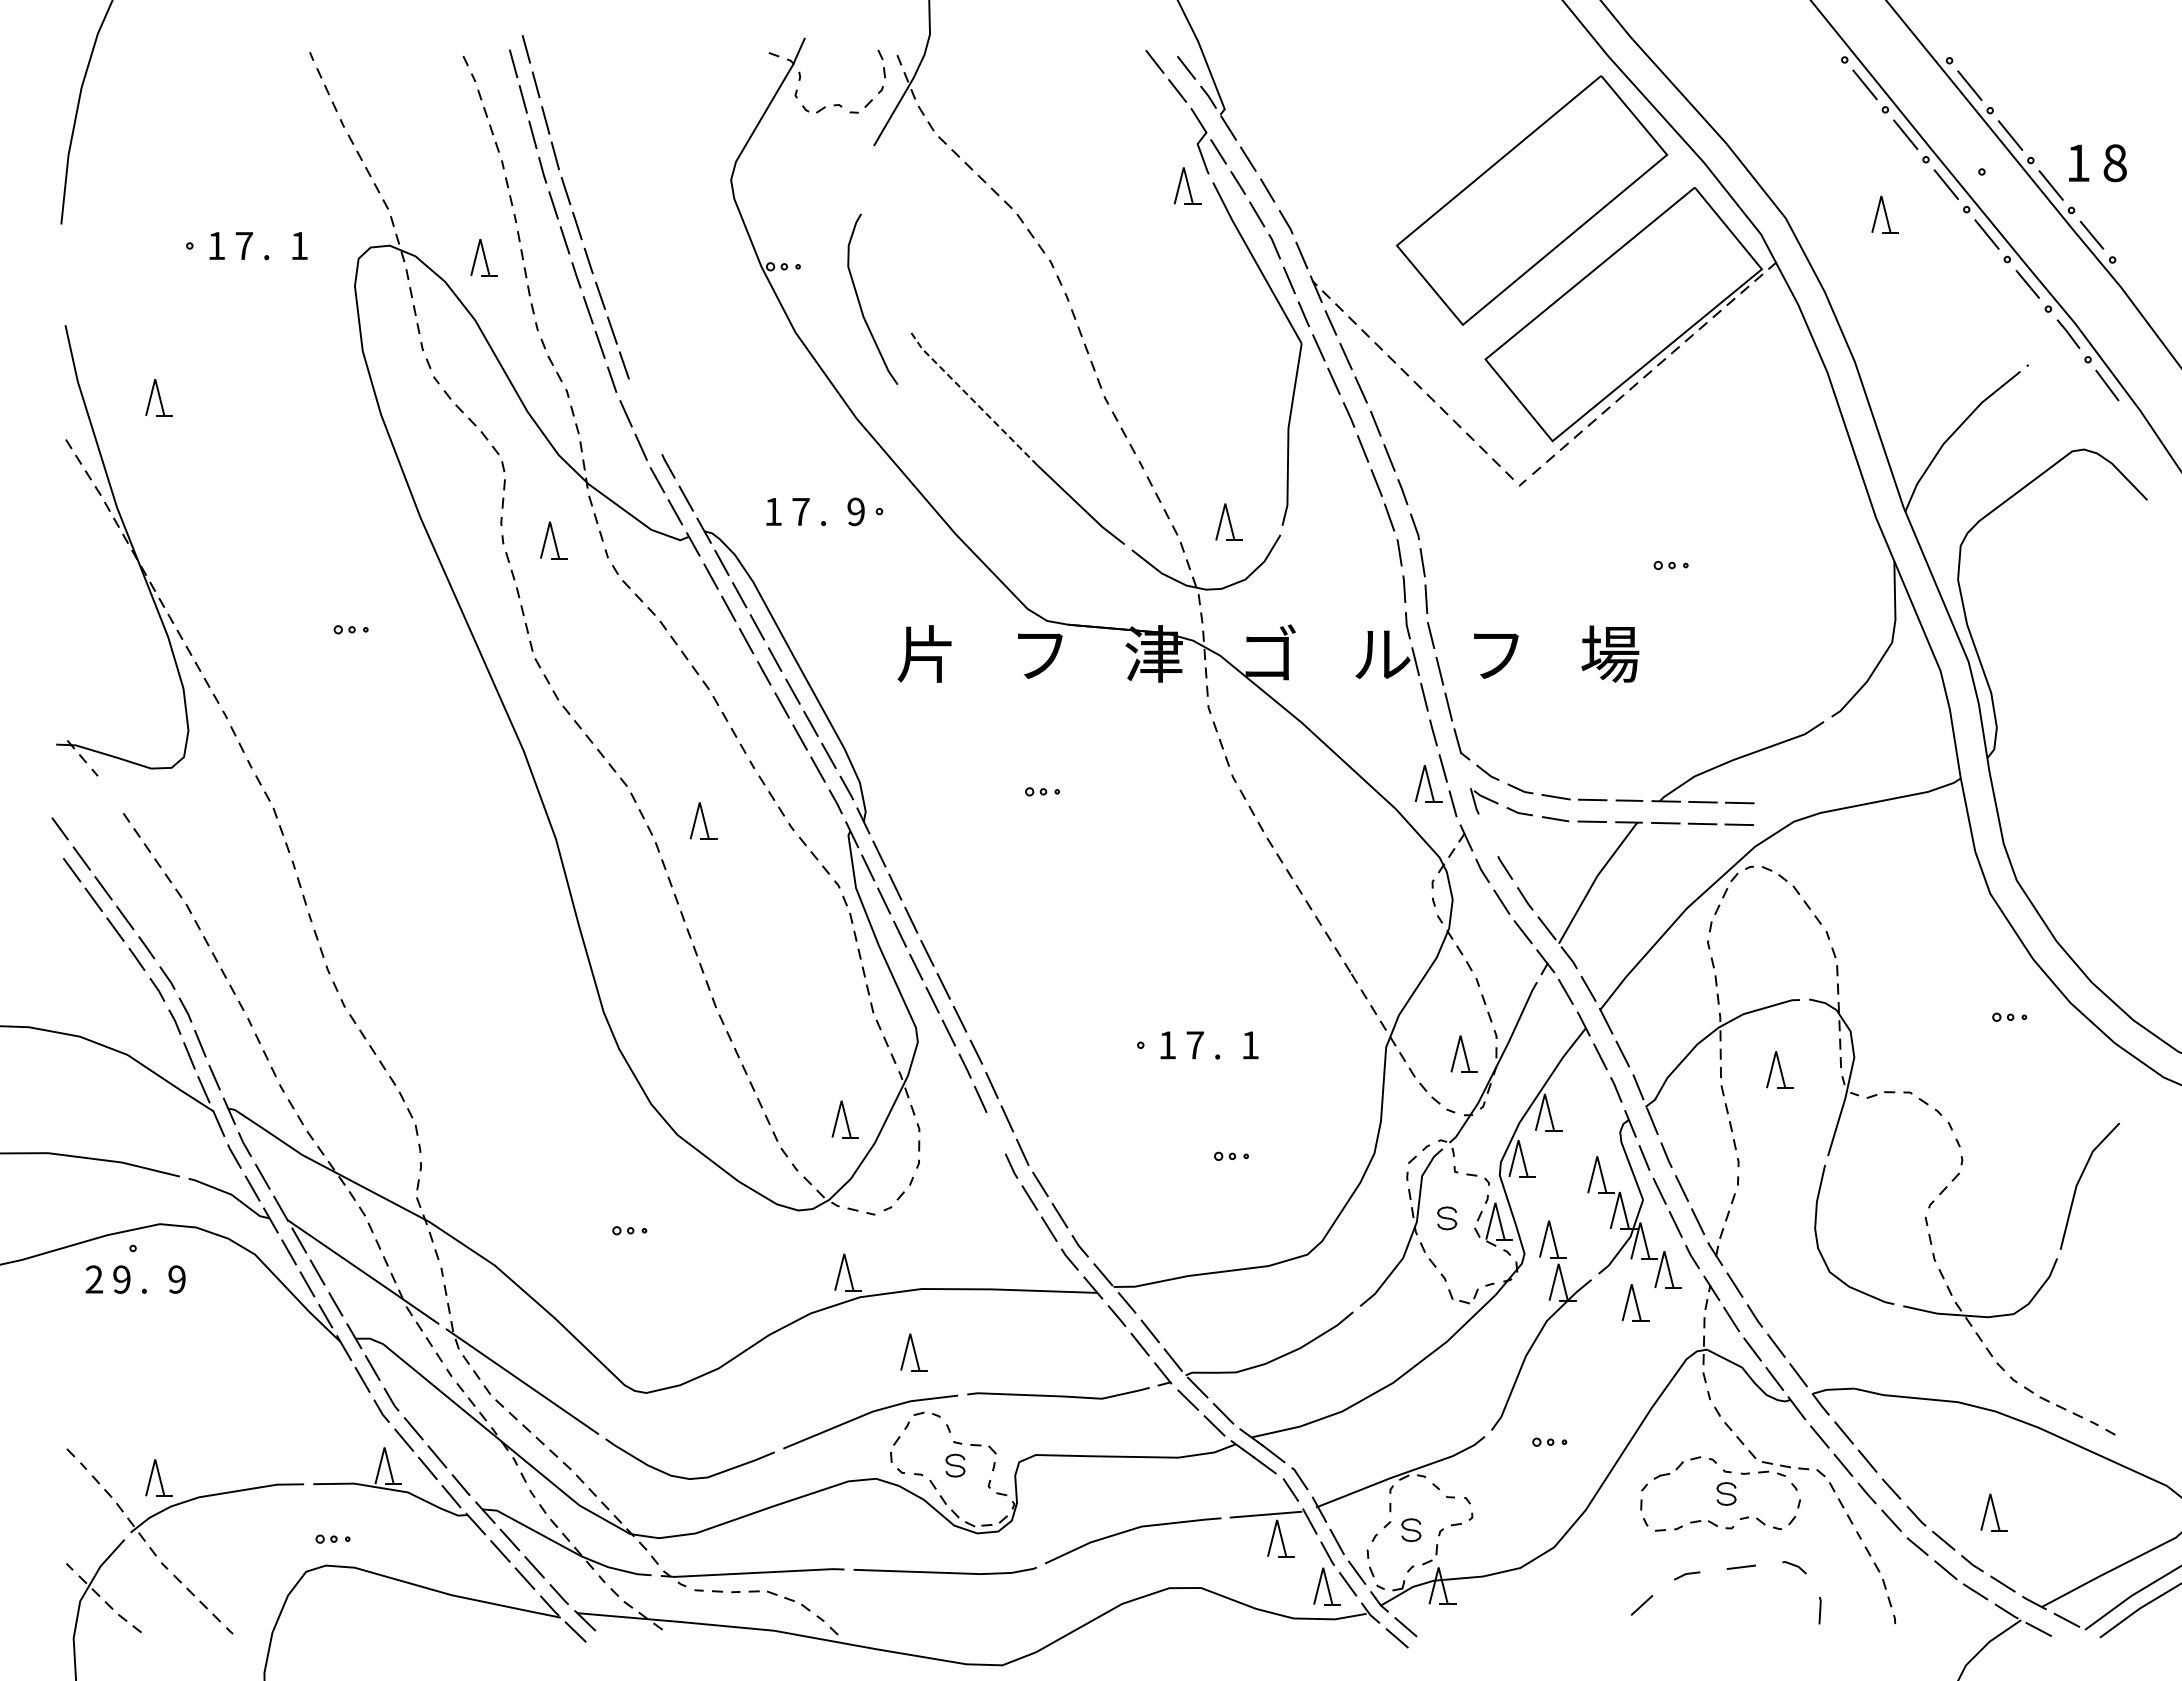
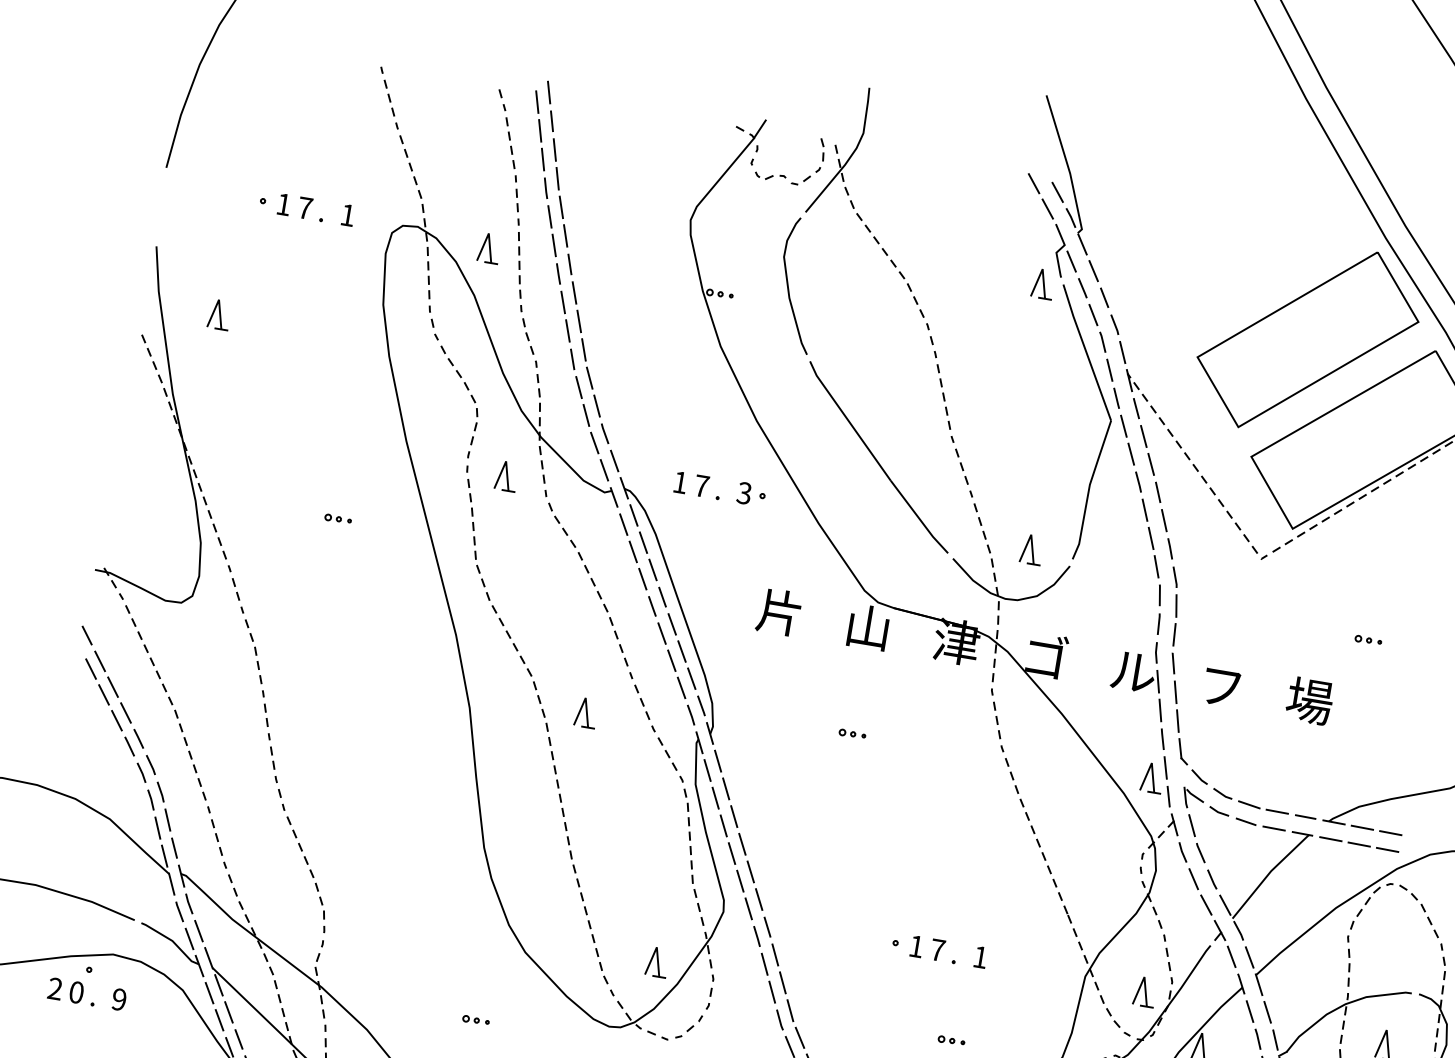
curve: (860, 302) -> (788, 286), moved
line: (637, 399) -> (589, 377), added
line: (972, 399) -> (849, 421), dashed -> solid
line: (652, 432) -> (597, 405), added
text: (855, 511) -> (743, 492), 9 -> 3
text: (1040, 653) -> (868, 626), フ -> 山
part: (110, 794) -> (130, 615), added
line: (1488, 834) -> (1192, 824), added
line: (995, 1132) -> (771, 991), added
text: (121, 1279) -> (76, 992), 9 -> 0

